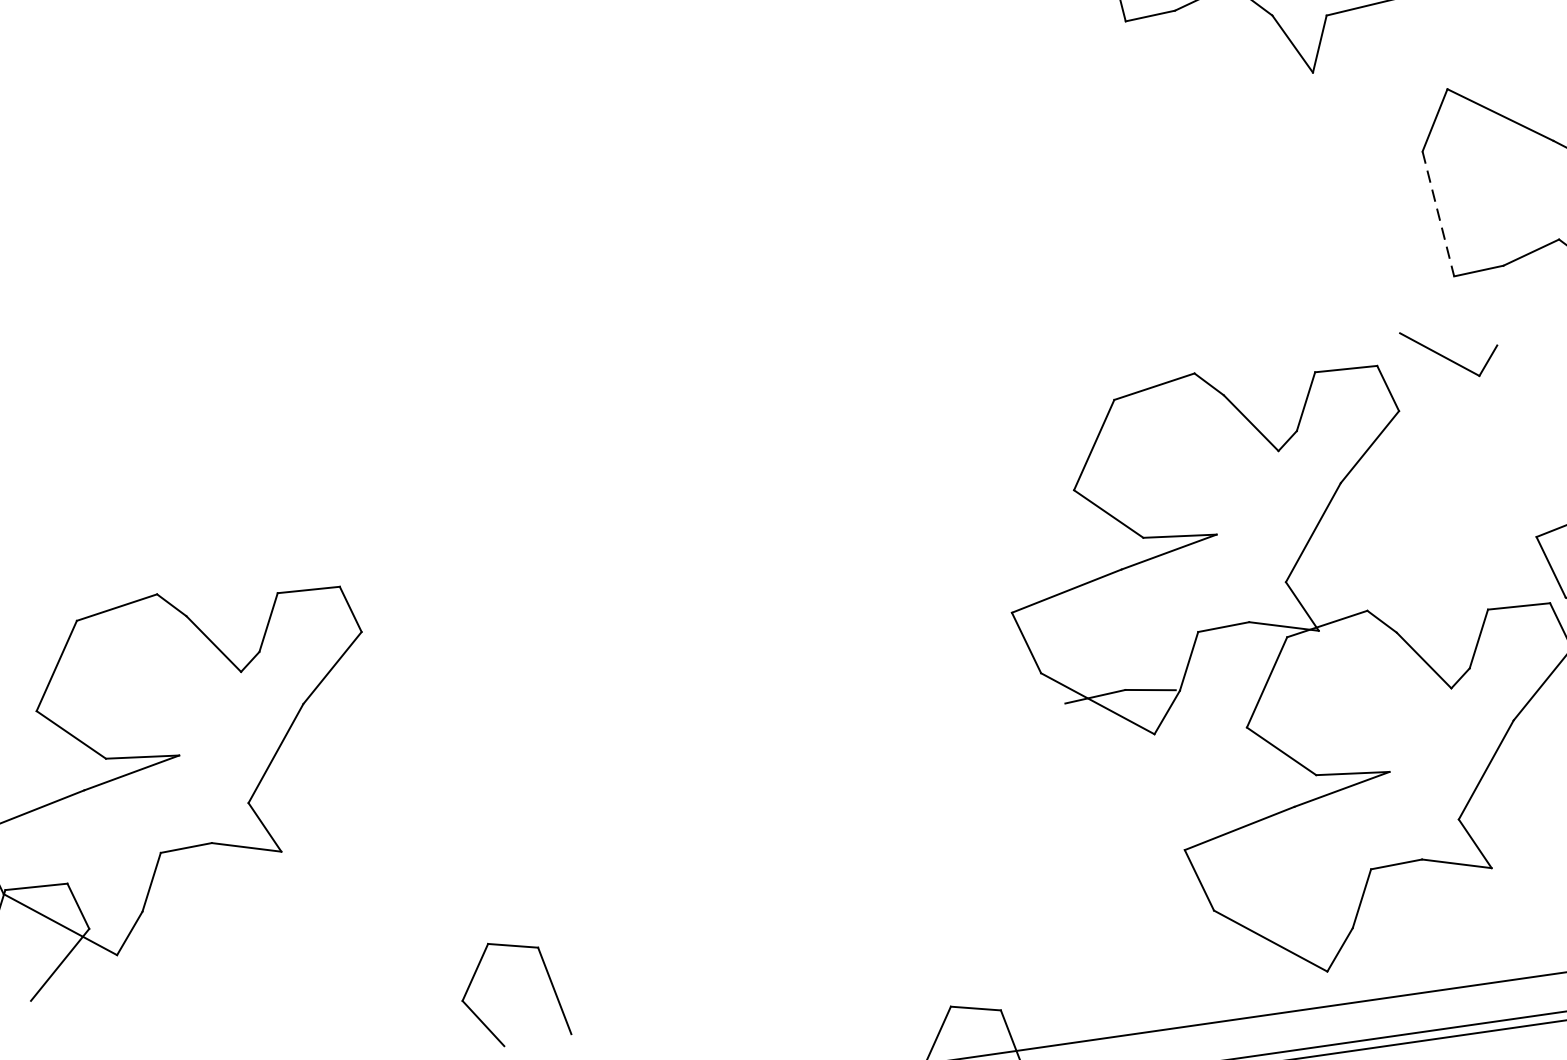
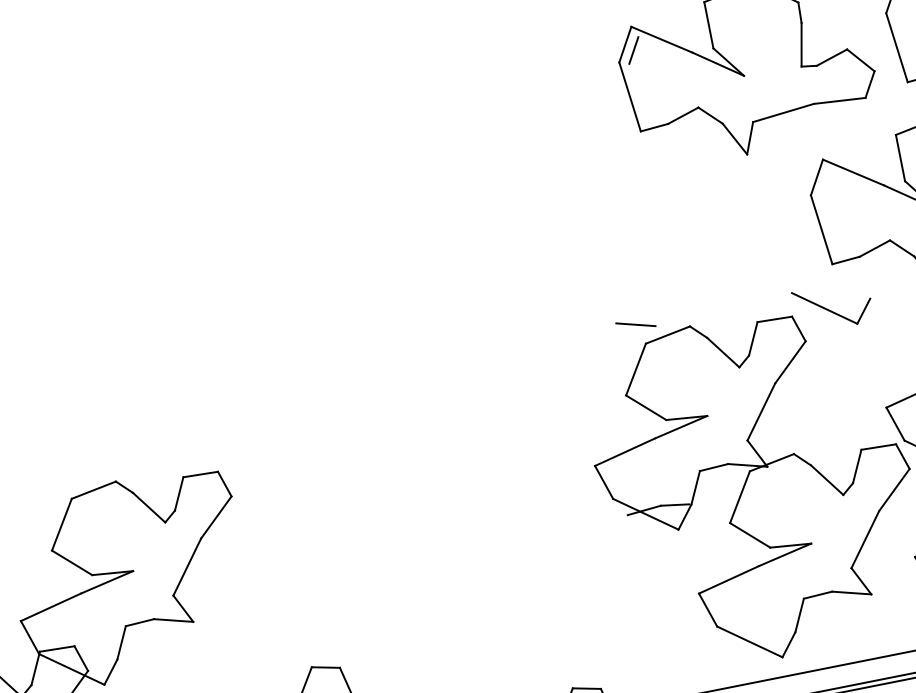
line: (1437, 215) -> (821, 230), dashed -> solid
part: (1448, 355) -> (831, 308), size x1.43
line: (1097, 364) -> (635, 324), added

